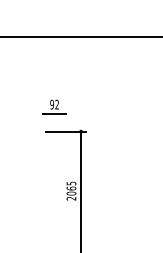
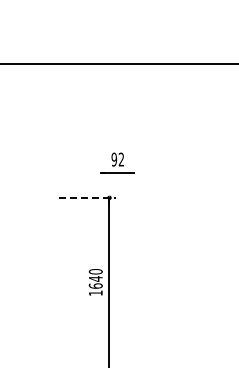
part: (54, 106) -> (117, 162), moved
line: (65, 131) -> (87, 197), solid -> dashed
text: (71, 191) -> (95, 282), 2065 -> 1640

